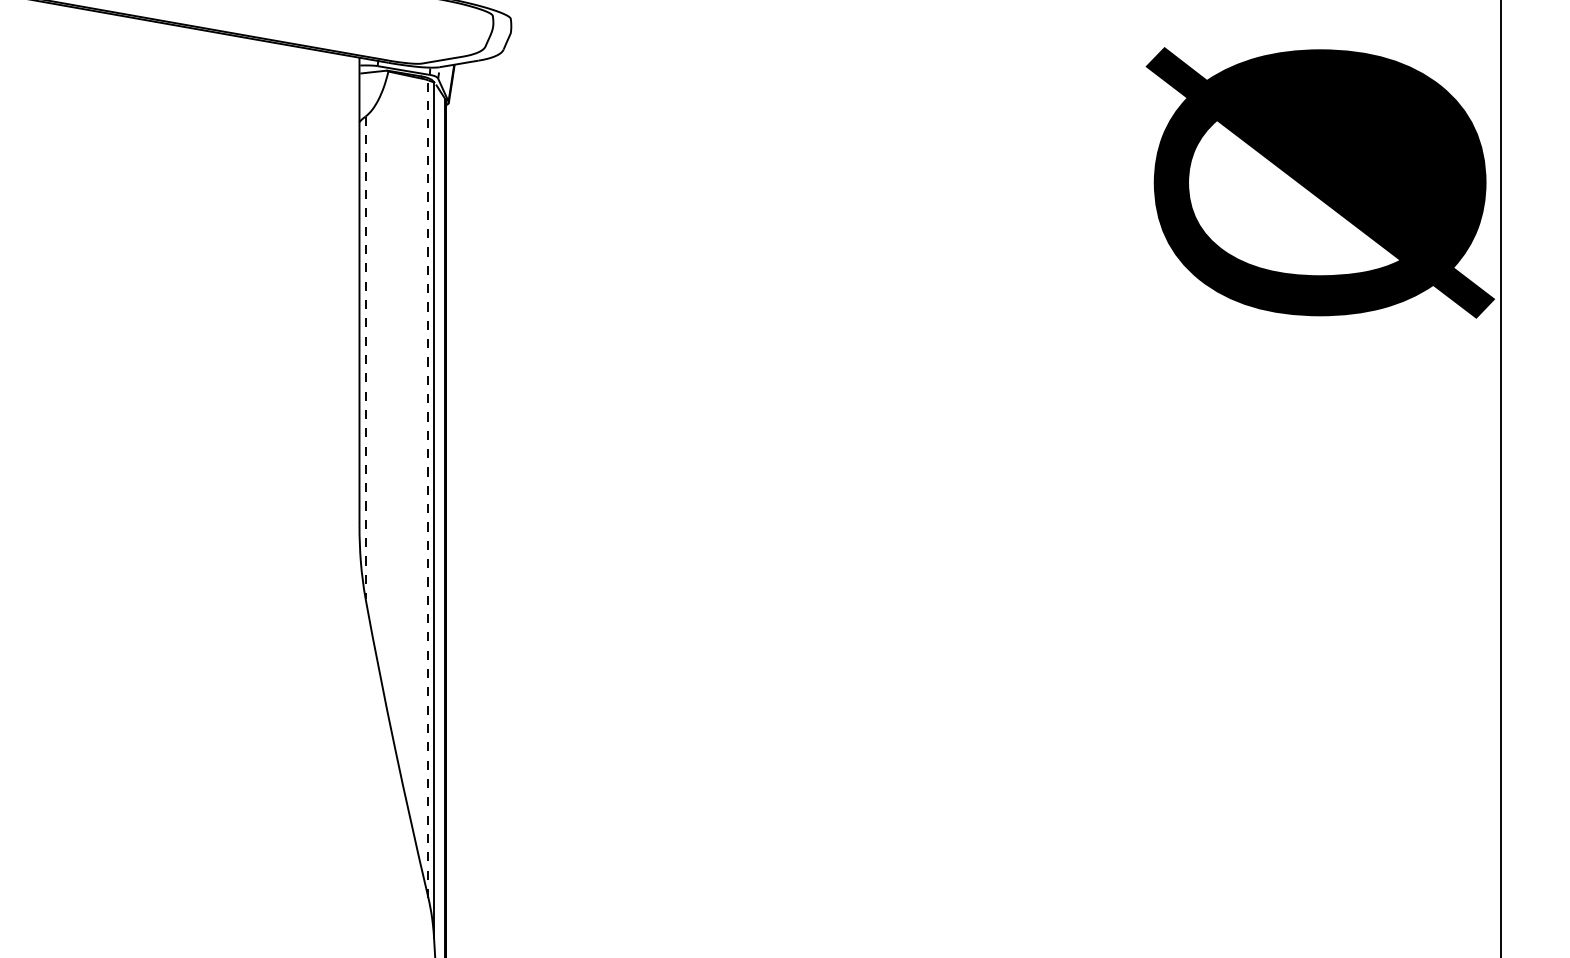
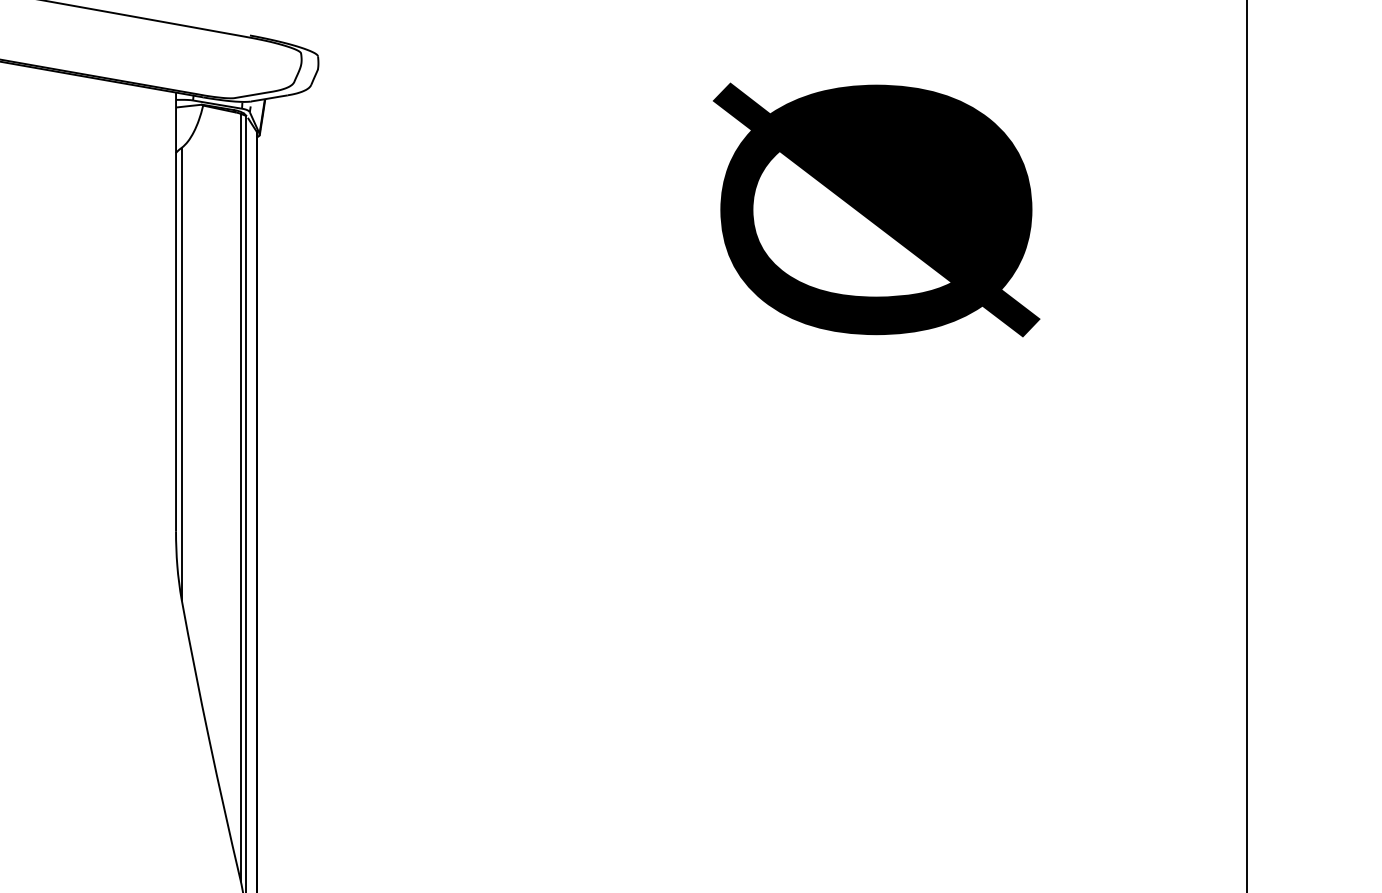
text: (1319, 182) -> (875, 209), moved
line: (365, 358) -> (181, 374), dashed -> solid
line: (428, 489) -> (240, 497), dashed -> solid

